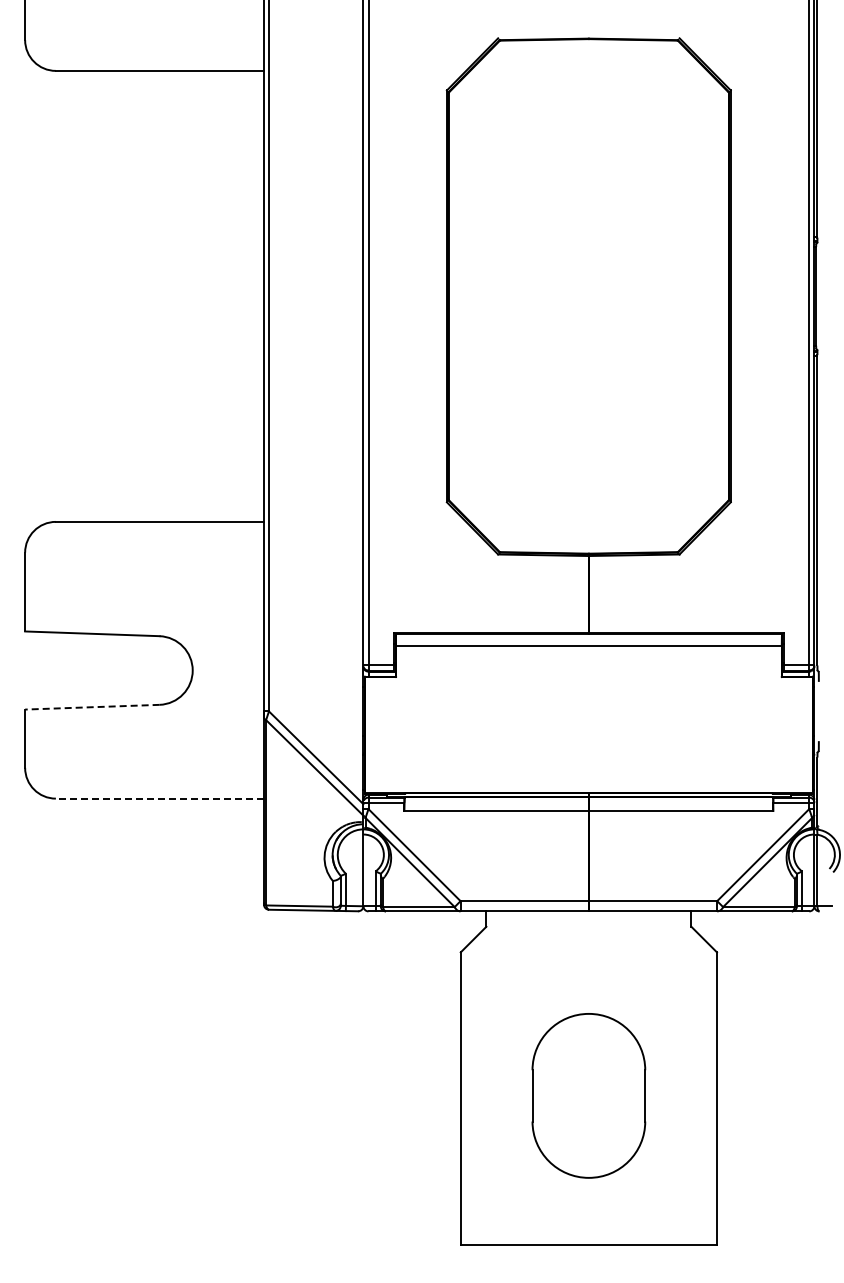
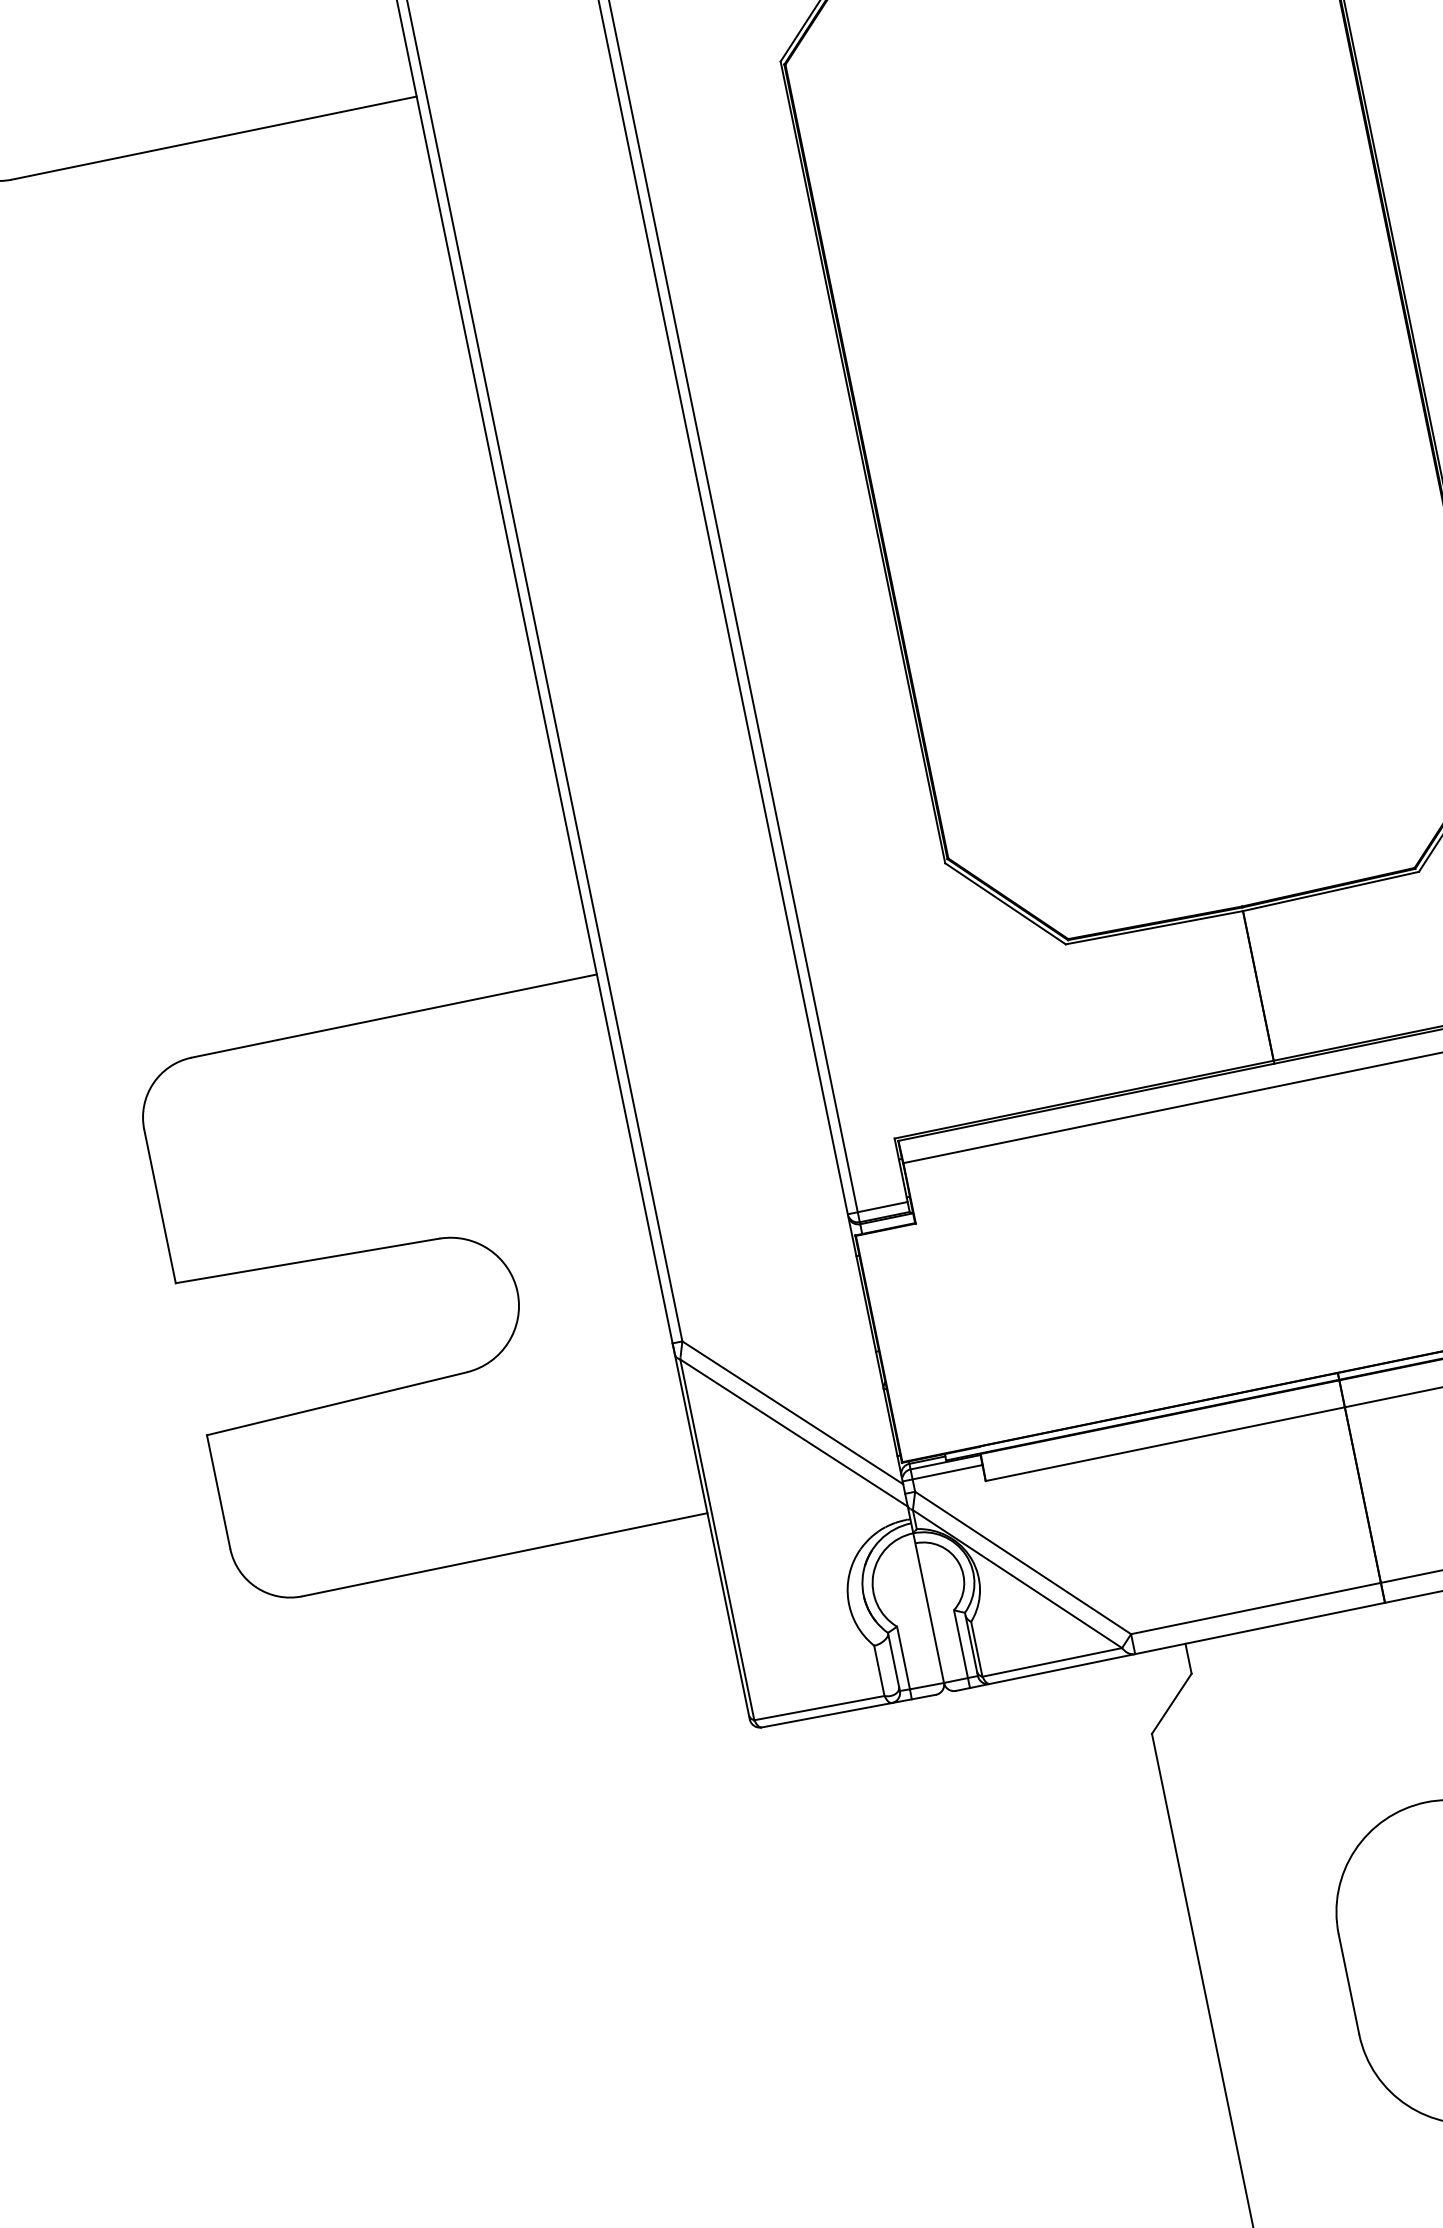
line: (91, 707) -> (335, 1404), dashed -> solid
line: (159, 798) -> (504, 1554), dashed -> solid

